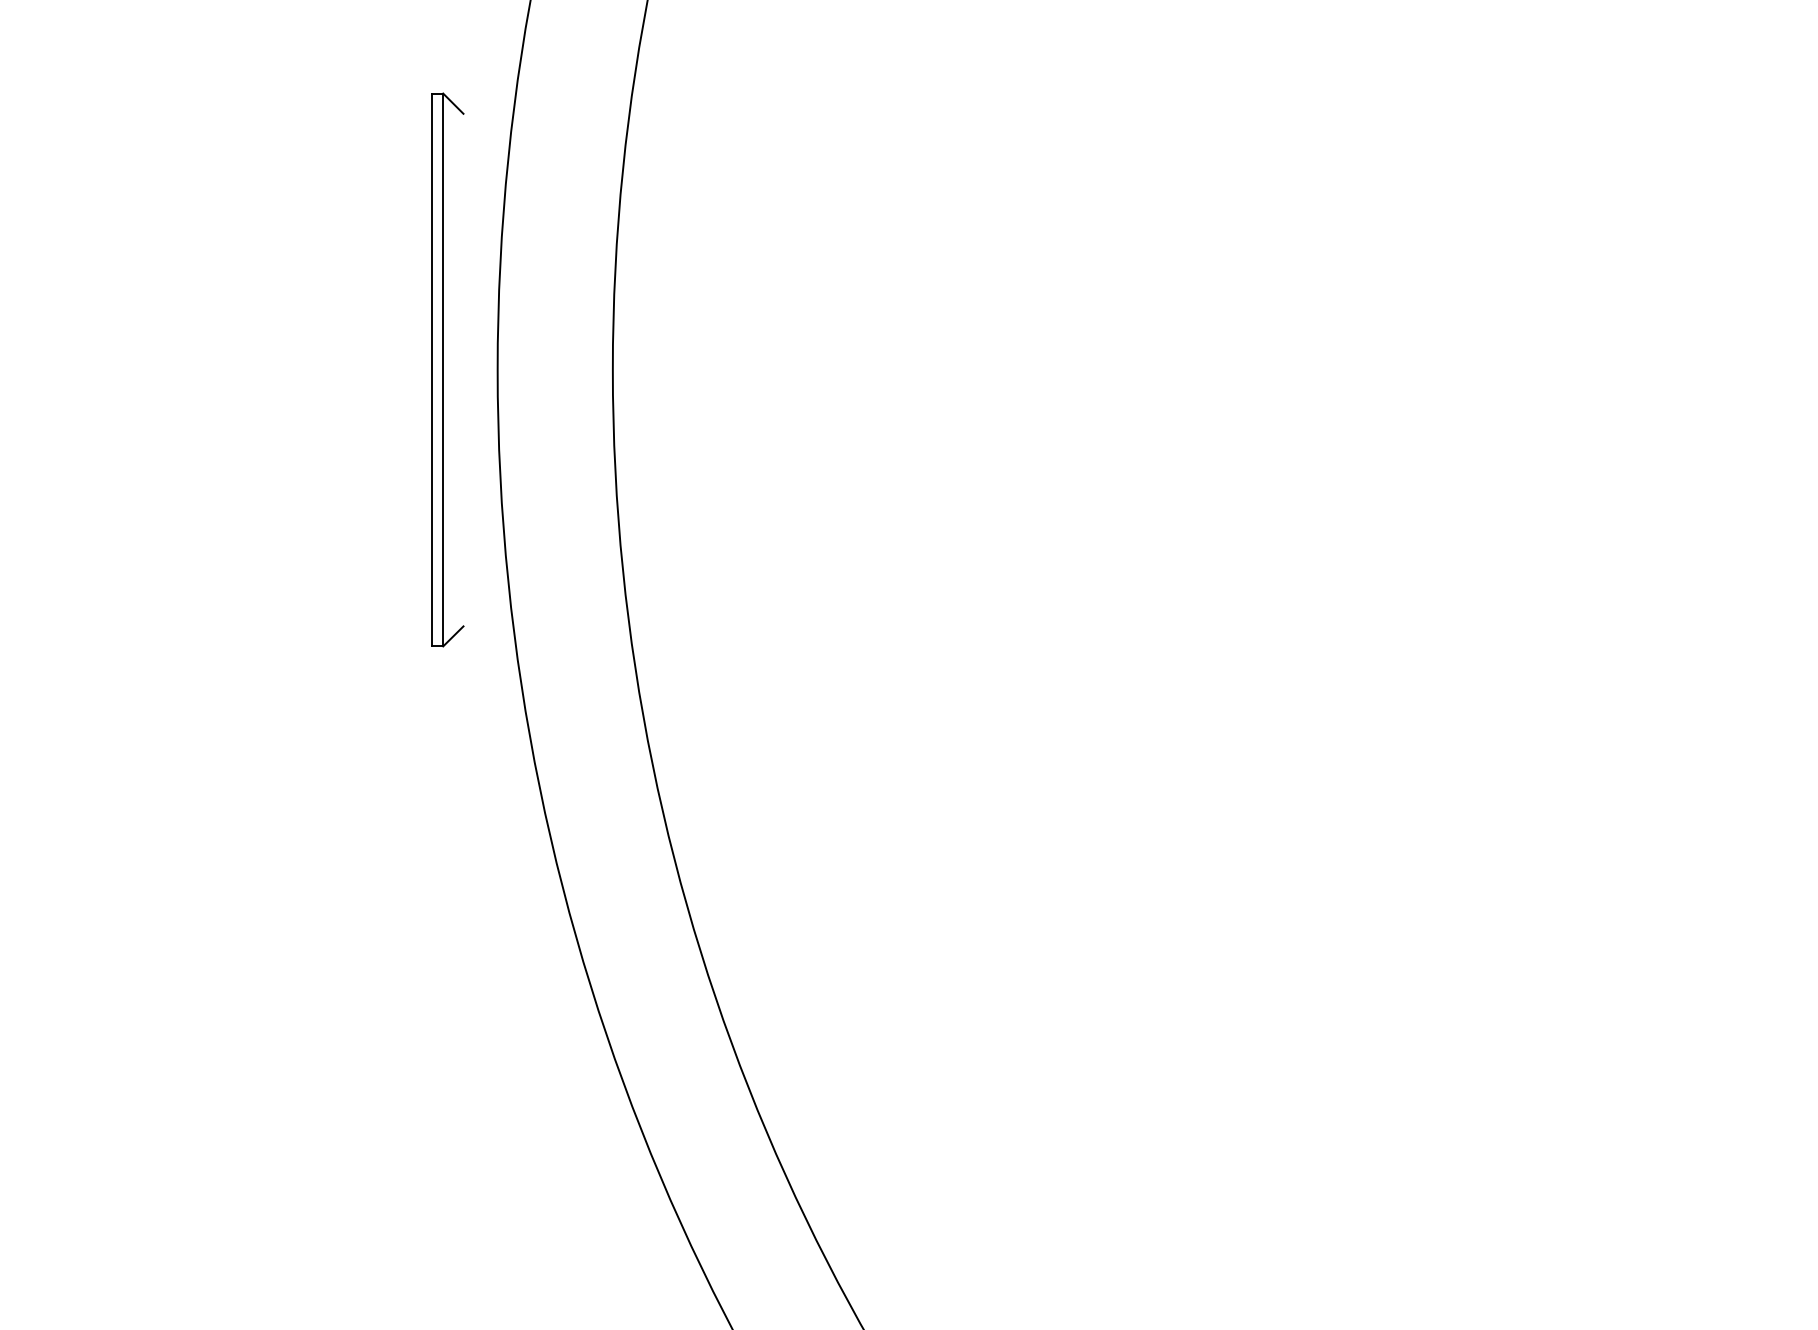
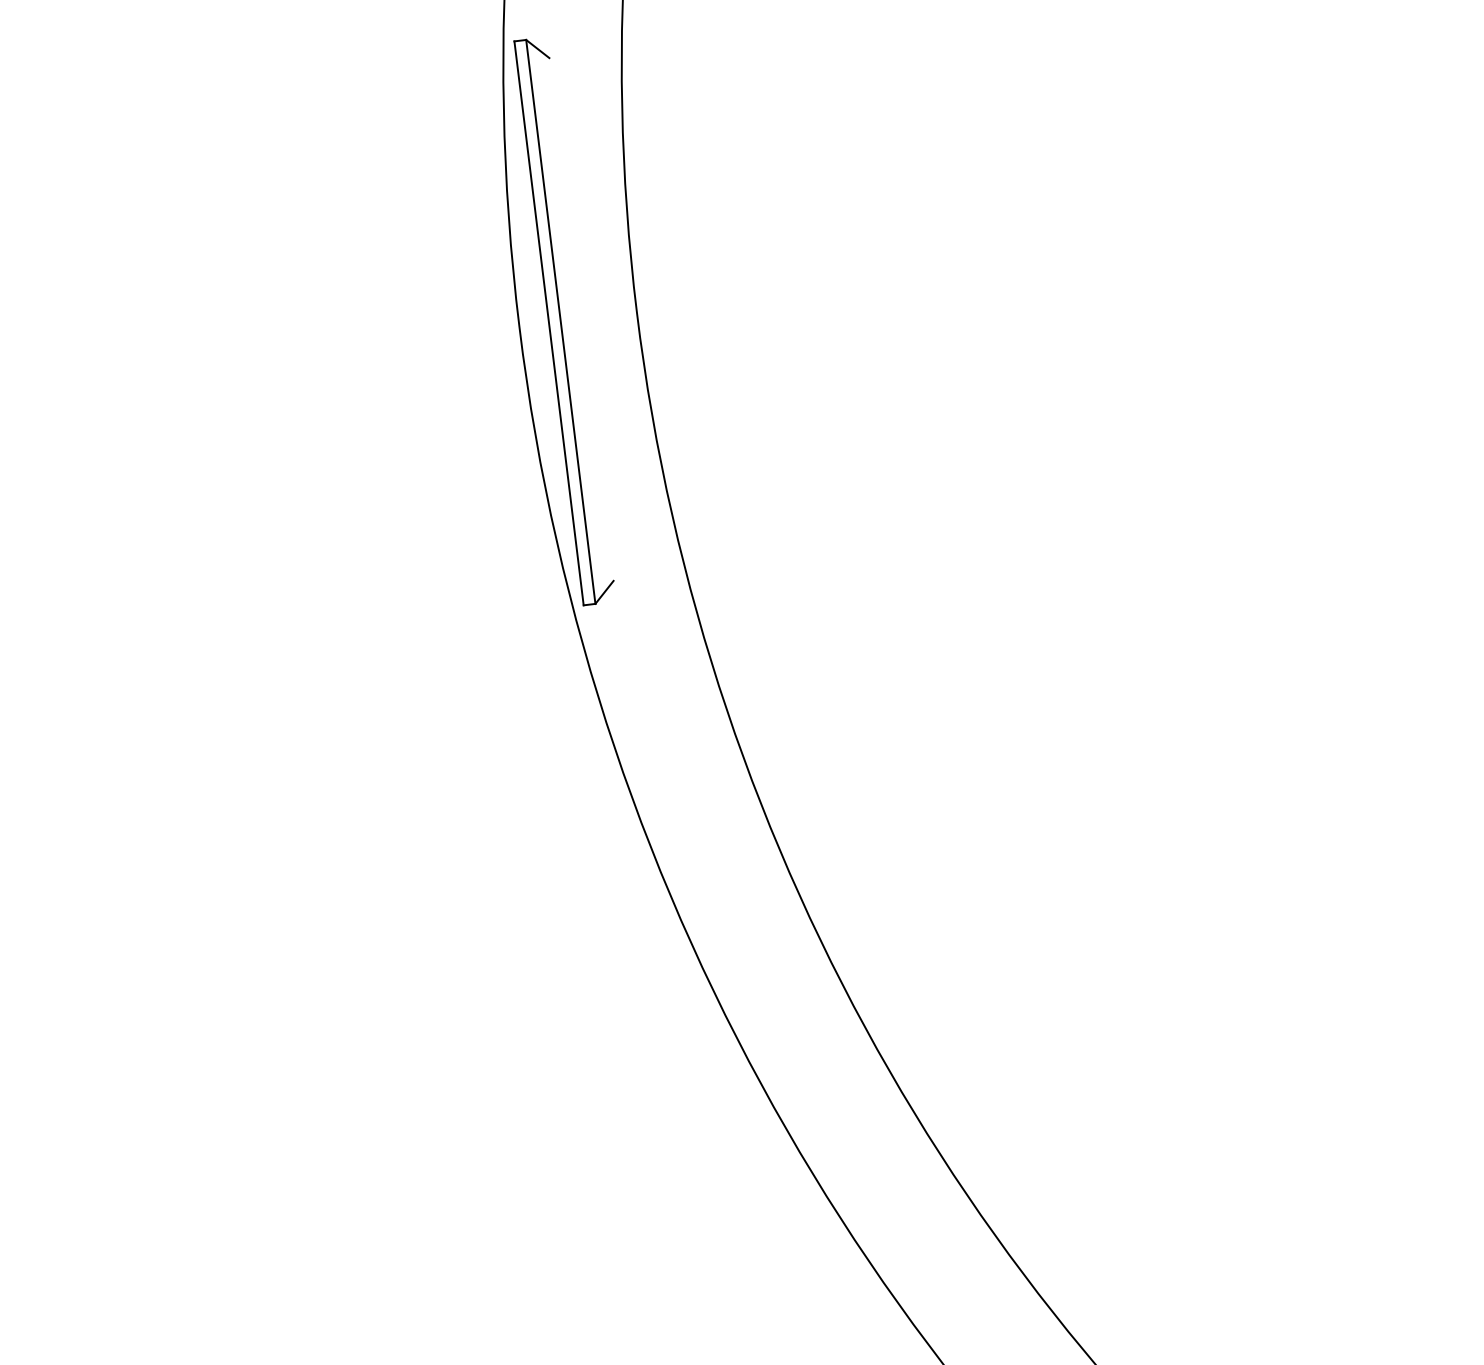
part: (447, 369) -> (565, 320), moved

